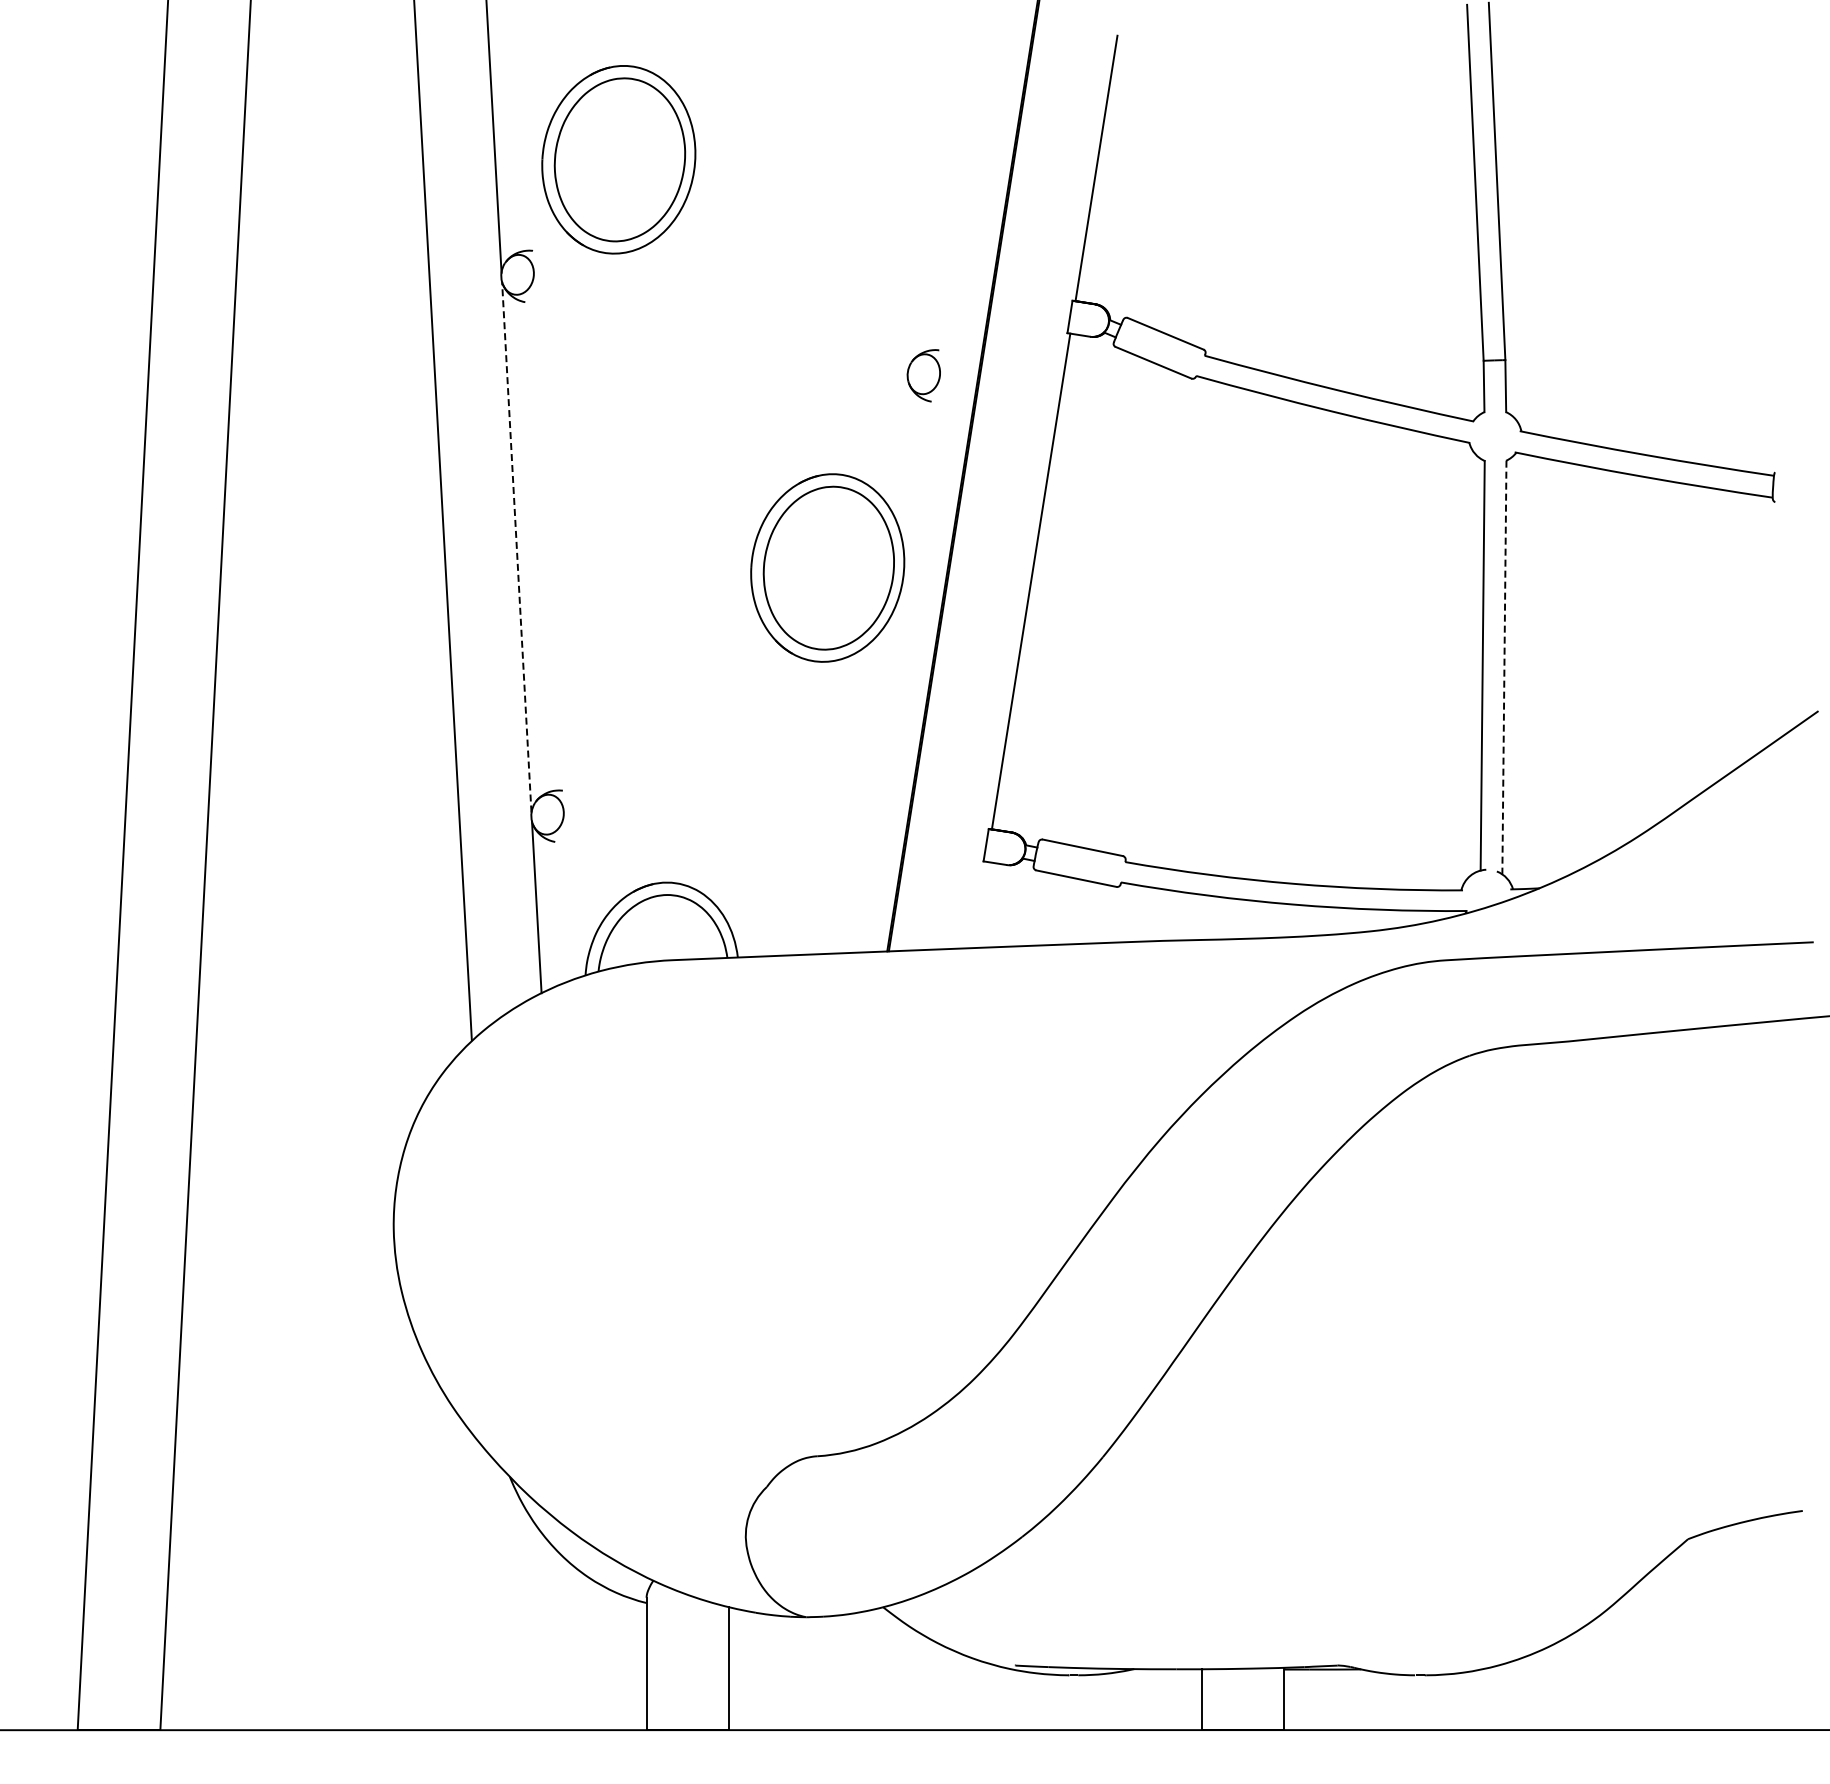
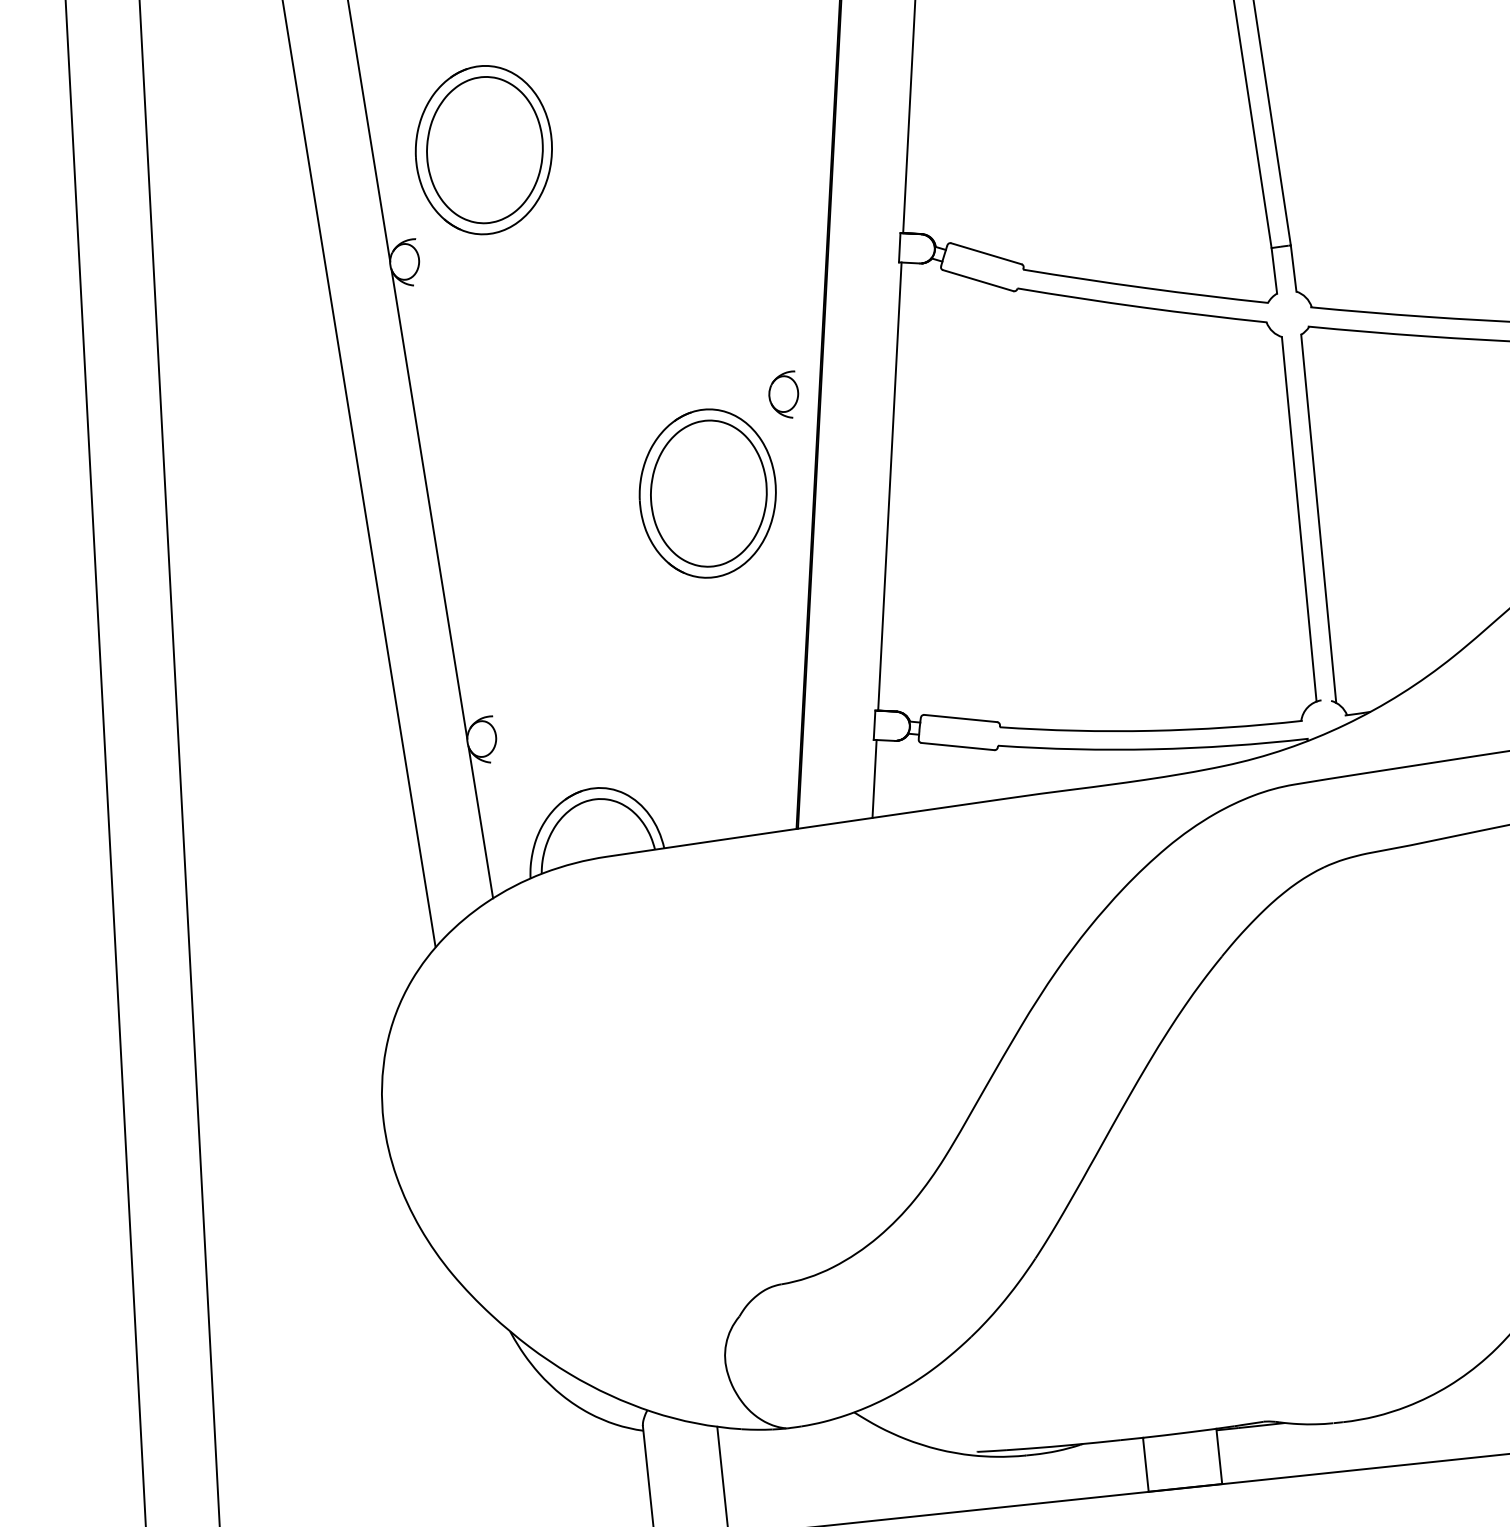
part: (923, 375) -> (783, 395), moved
line: (516, 547) -> (429, 504), dashed -> solid
line: (1504, 667) -> (1318, 518), dashed -> solid
line: (979, 904) -> (874, 778), added

